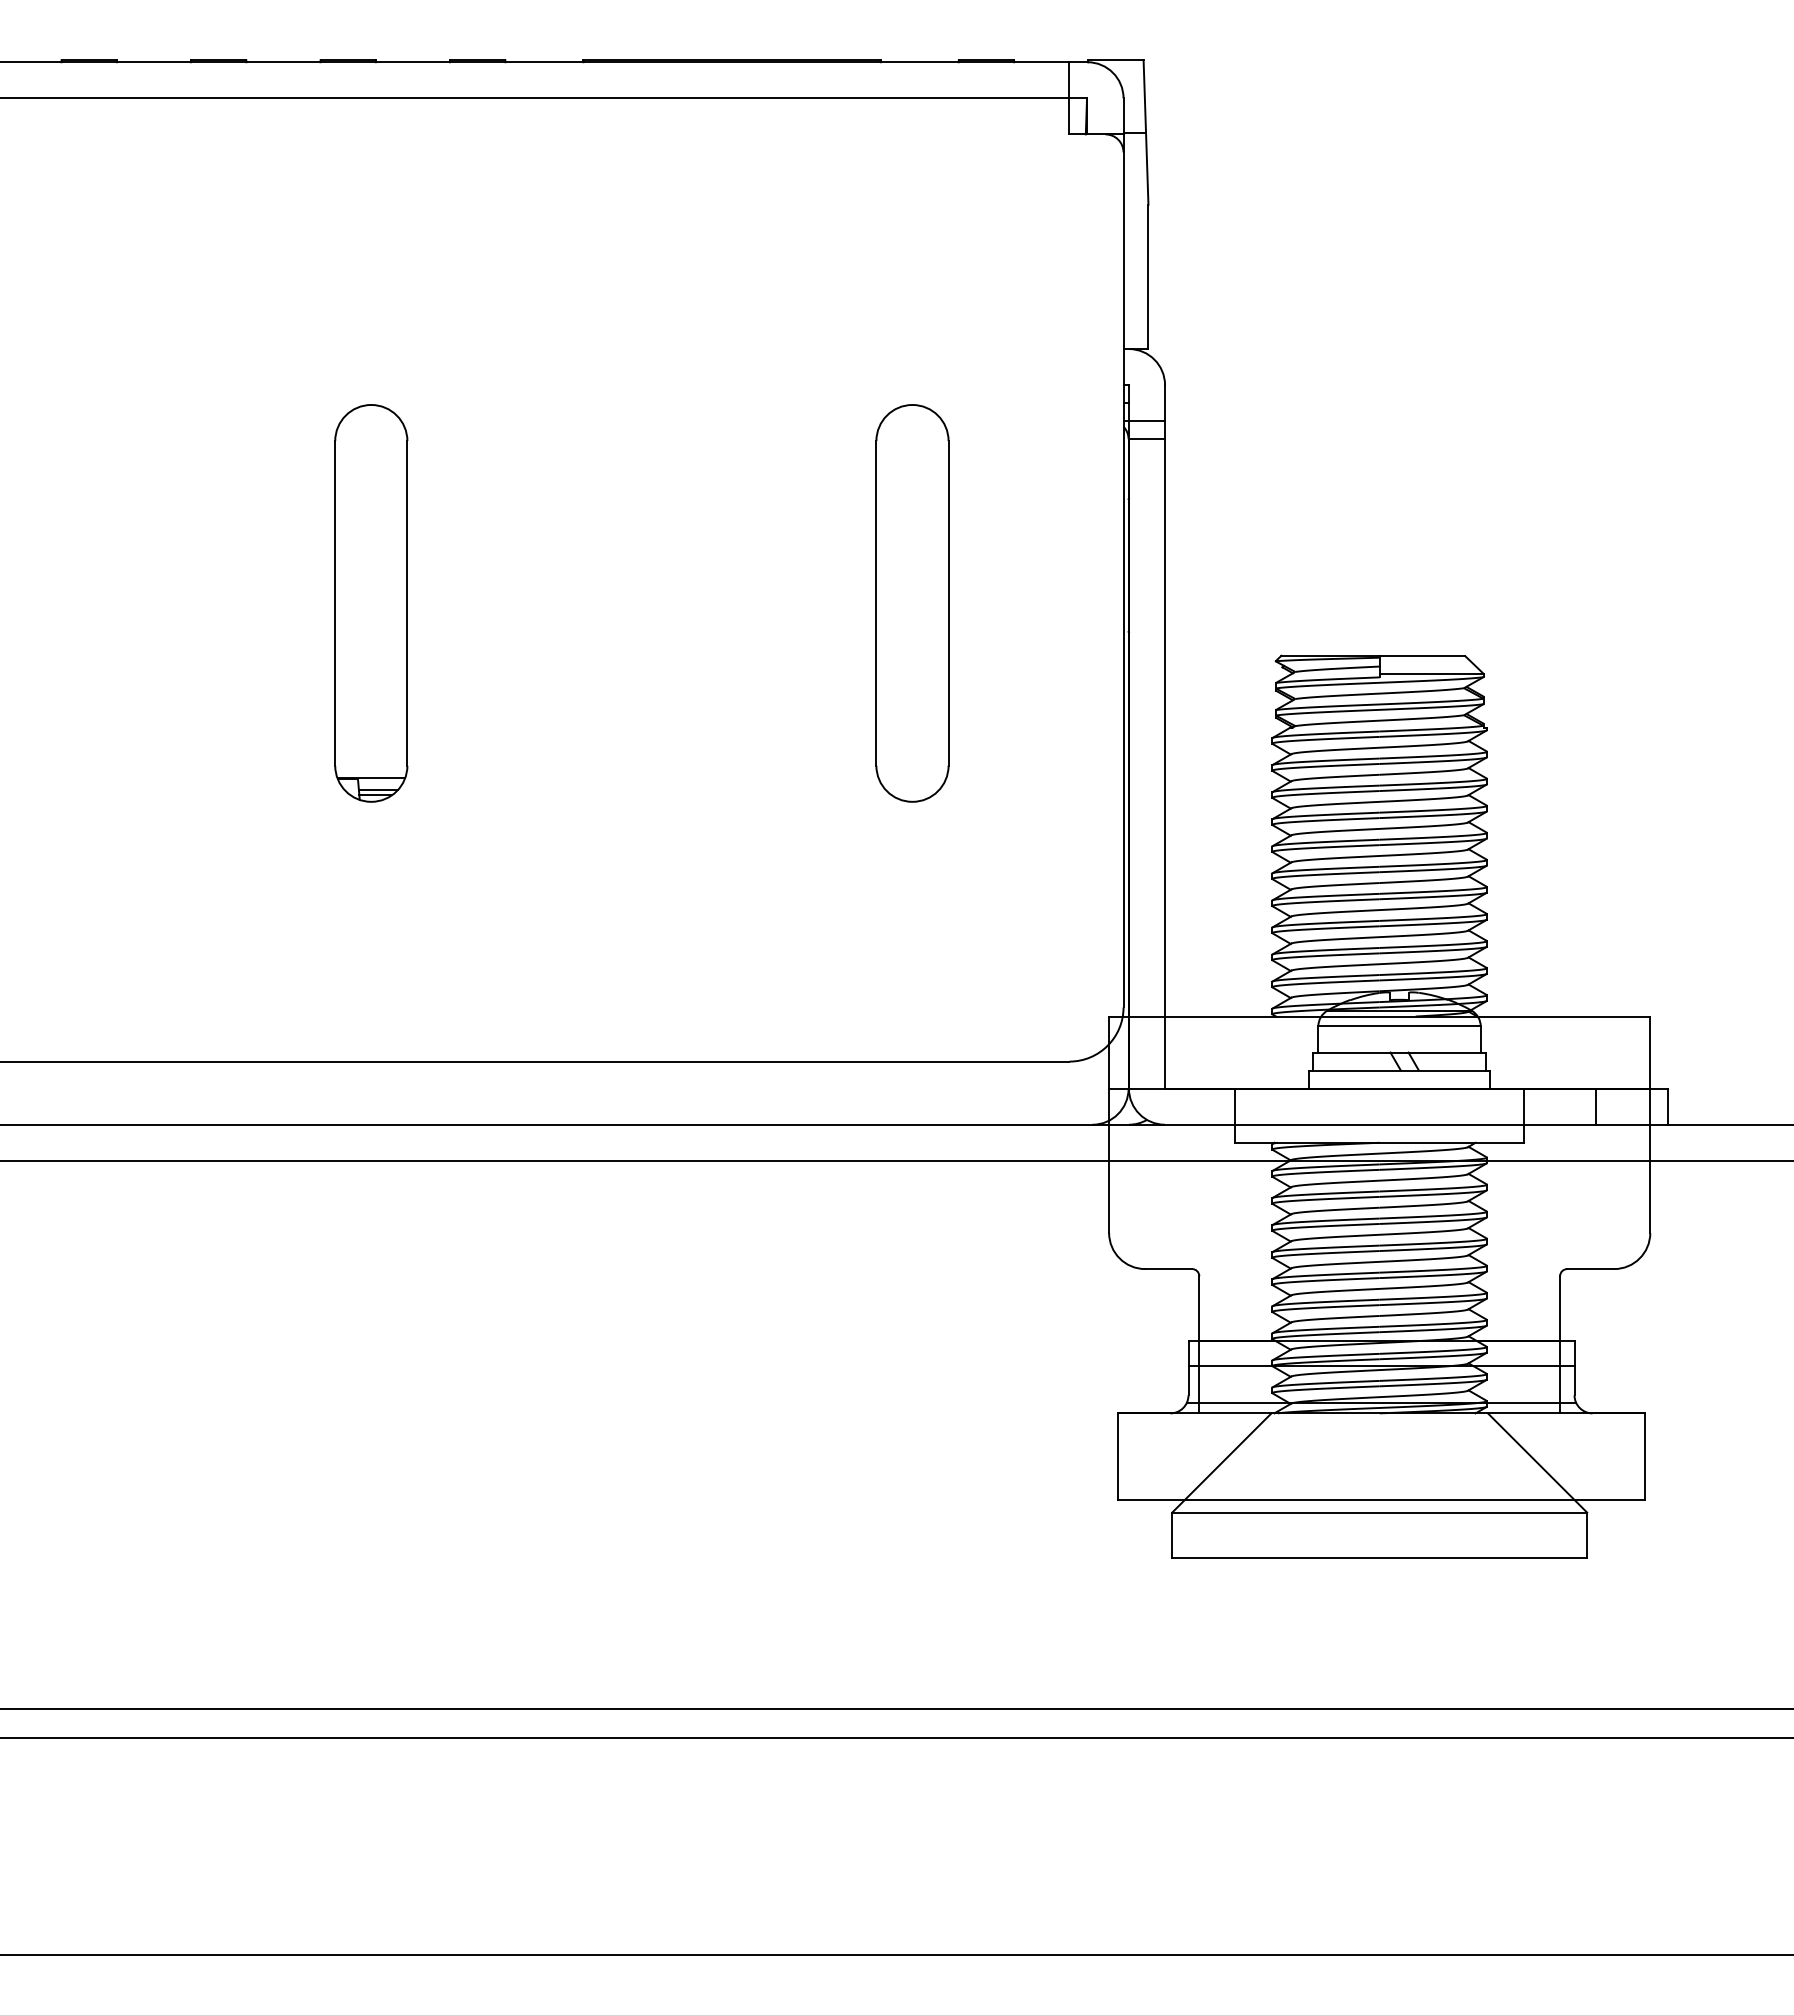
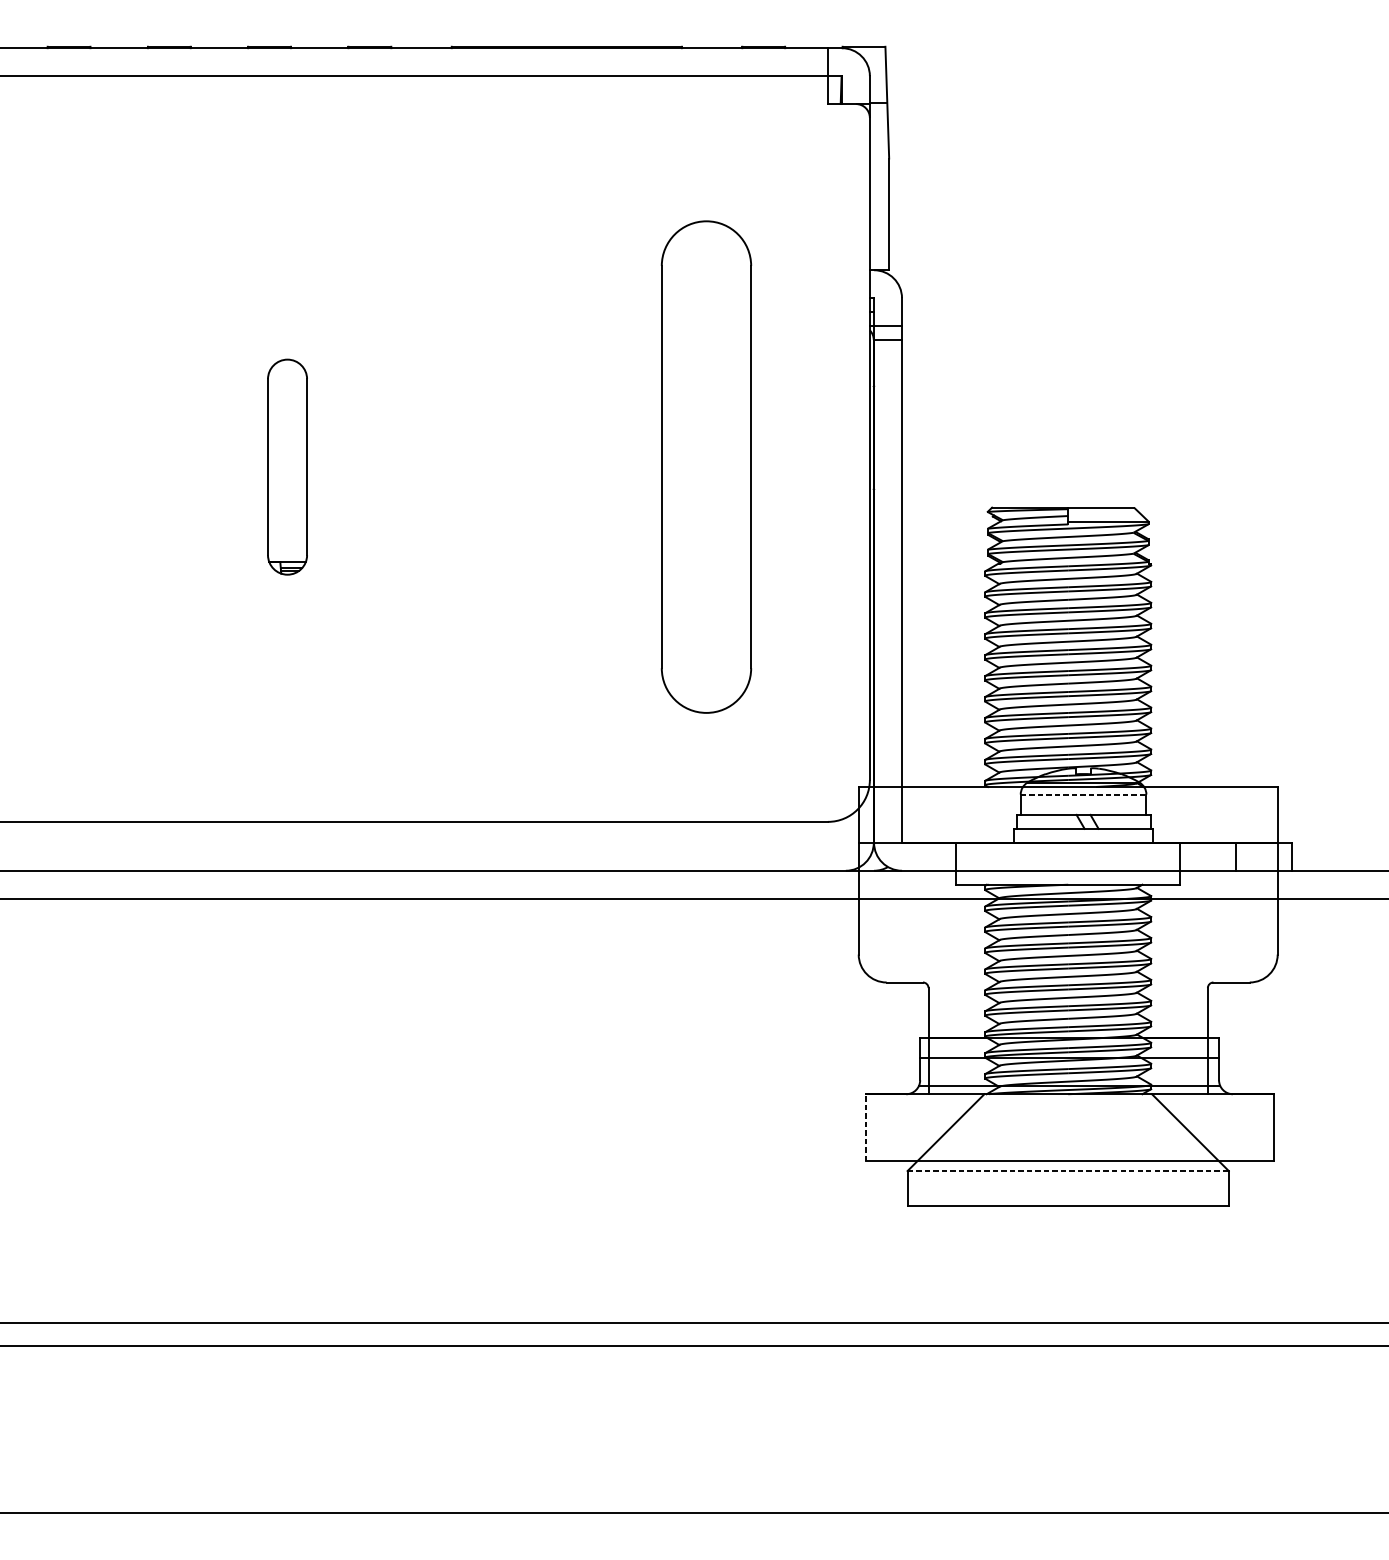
part: (371, 603) -> (287, 467), size x0.7
part: (912, 603) -> (706, 467), size x1.6
line: (1400, 1026) -> (1084, 794), solid -> dashed
line: (1118, 1456) -> (865, 1127), solid -> dashed
line: (1380, 1512) -> (1068, 1170), solid -> dashed

